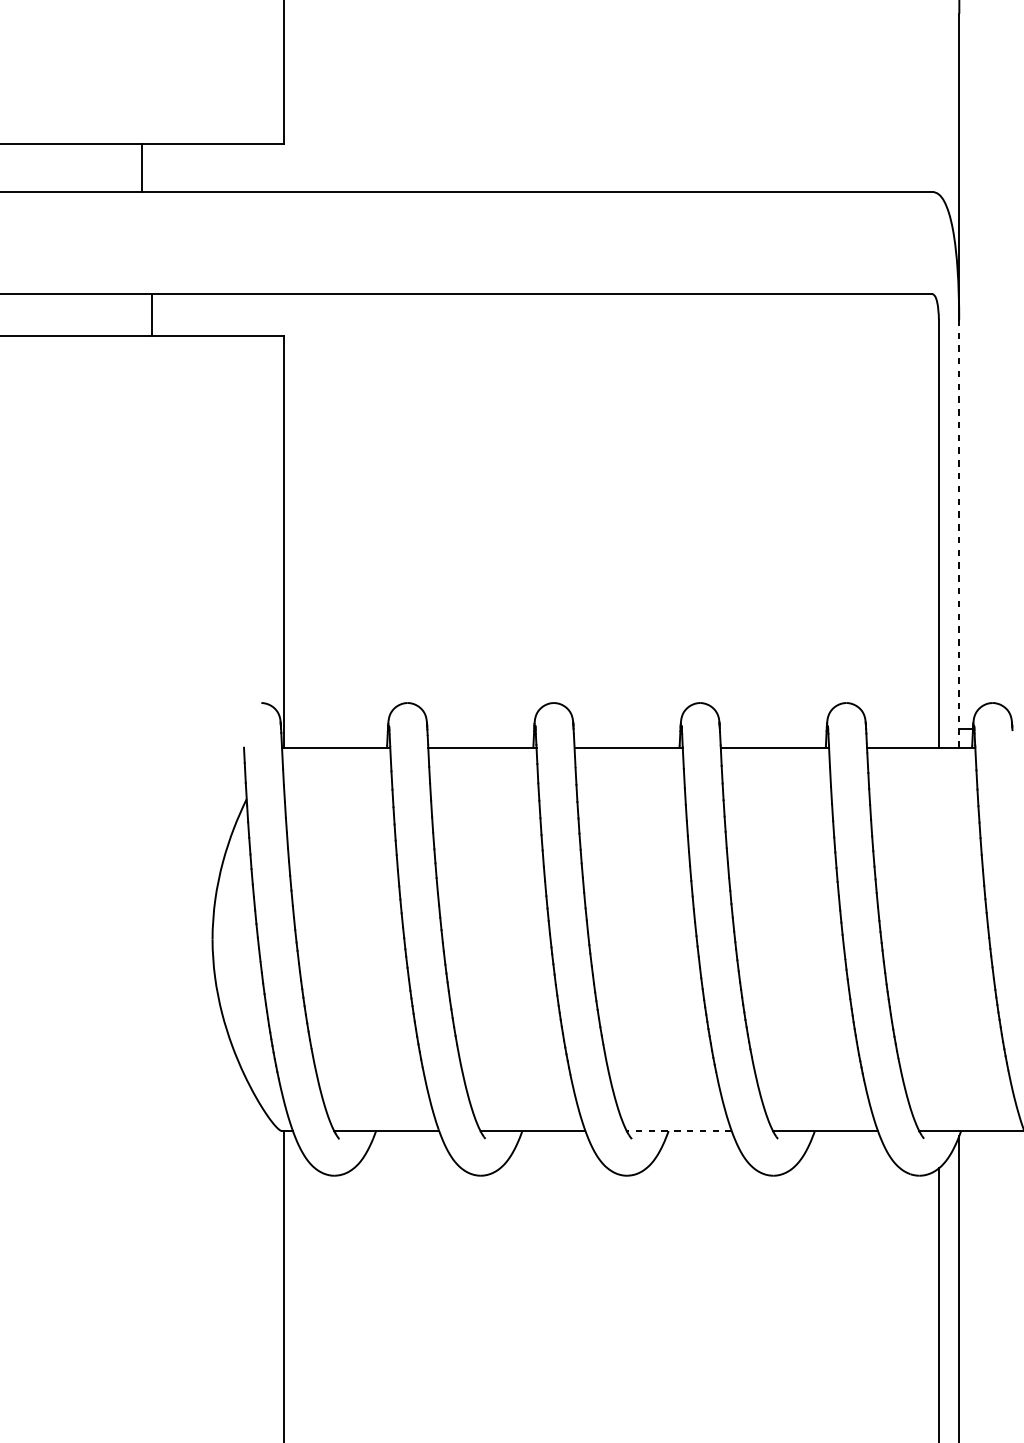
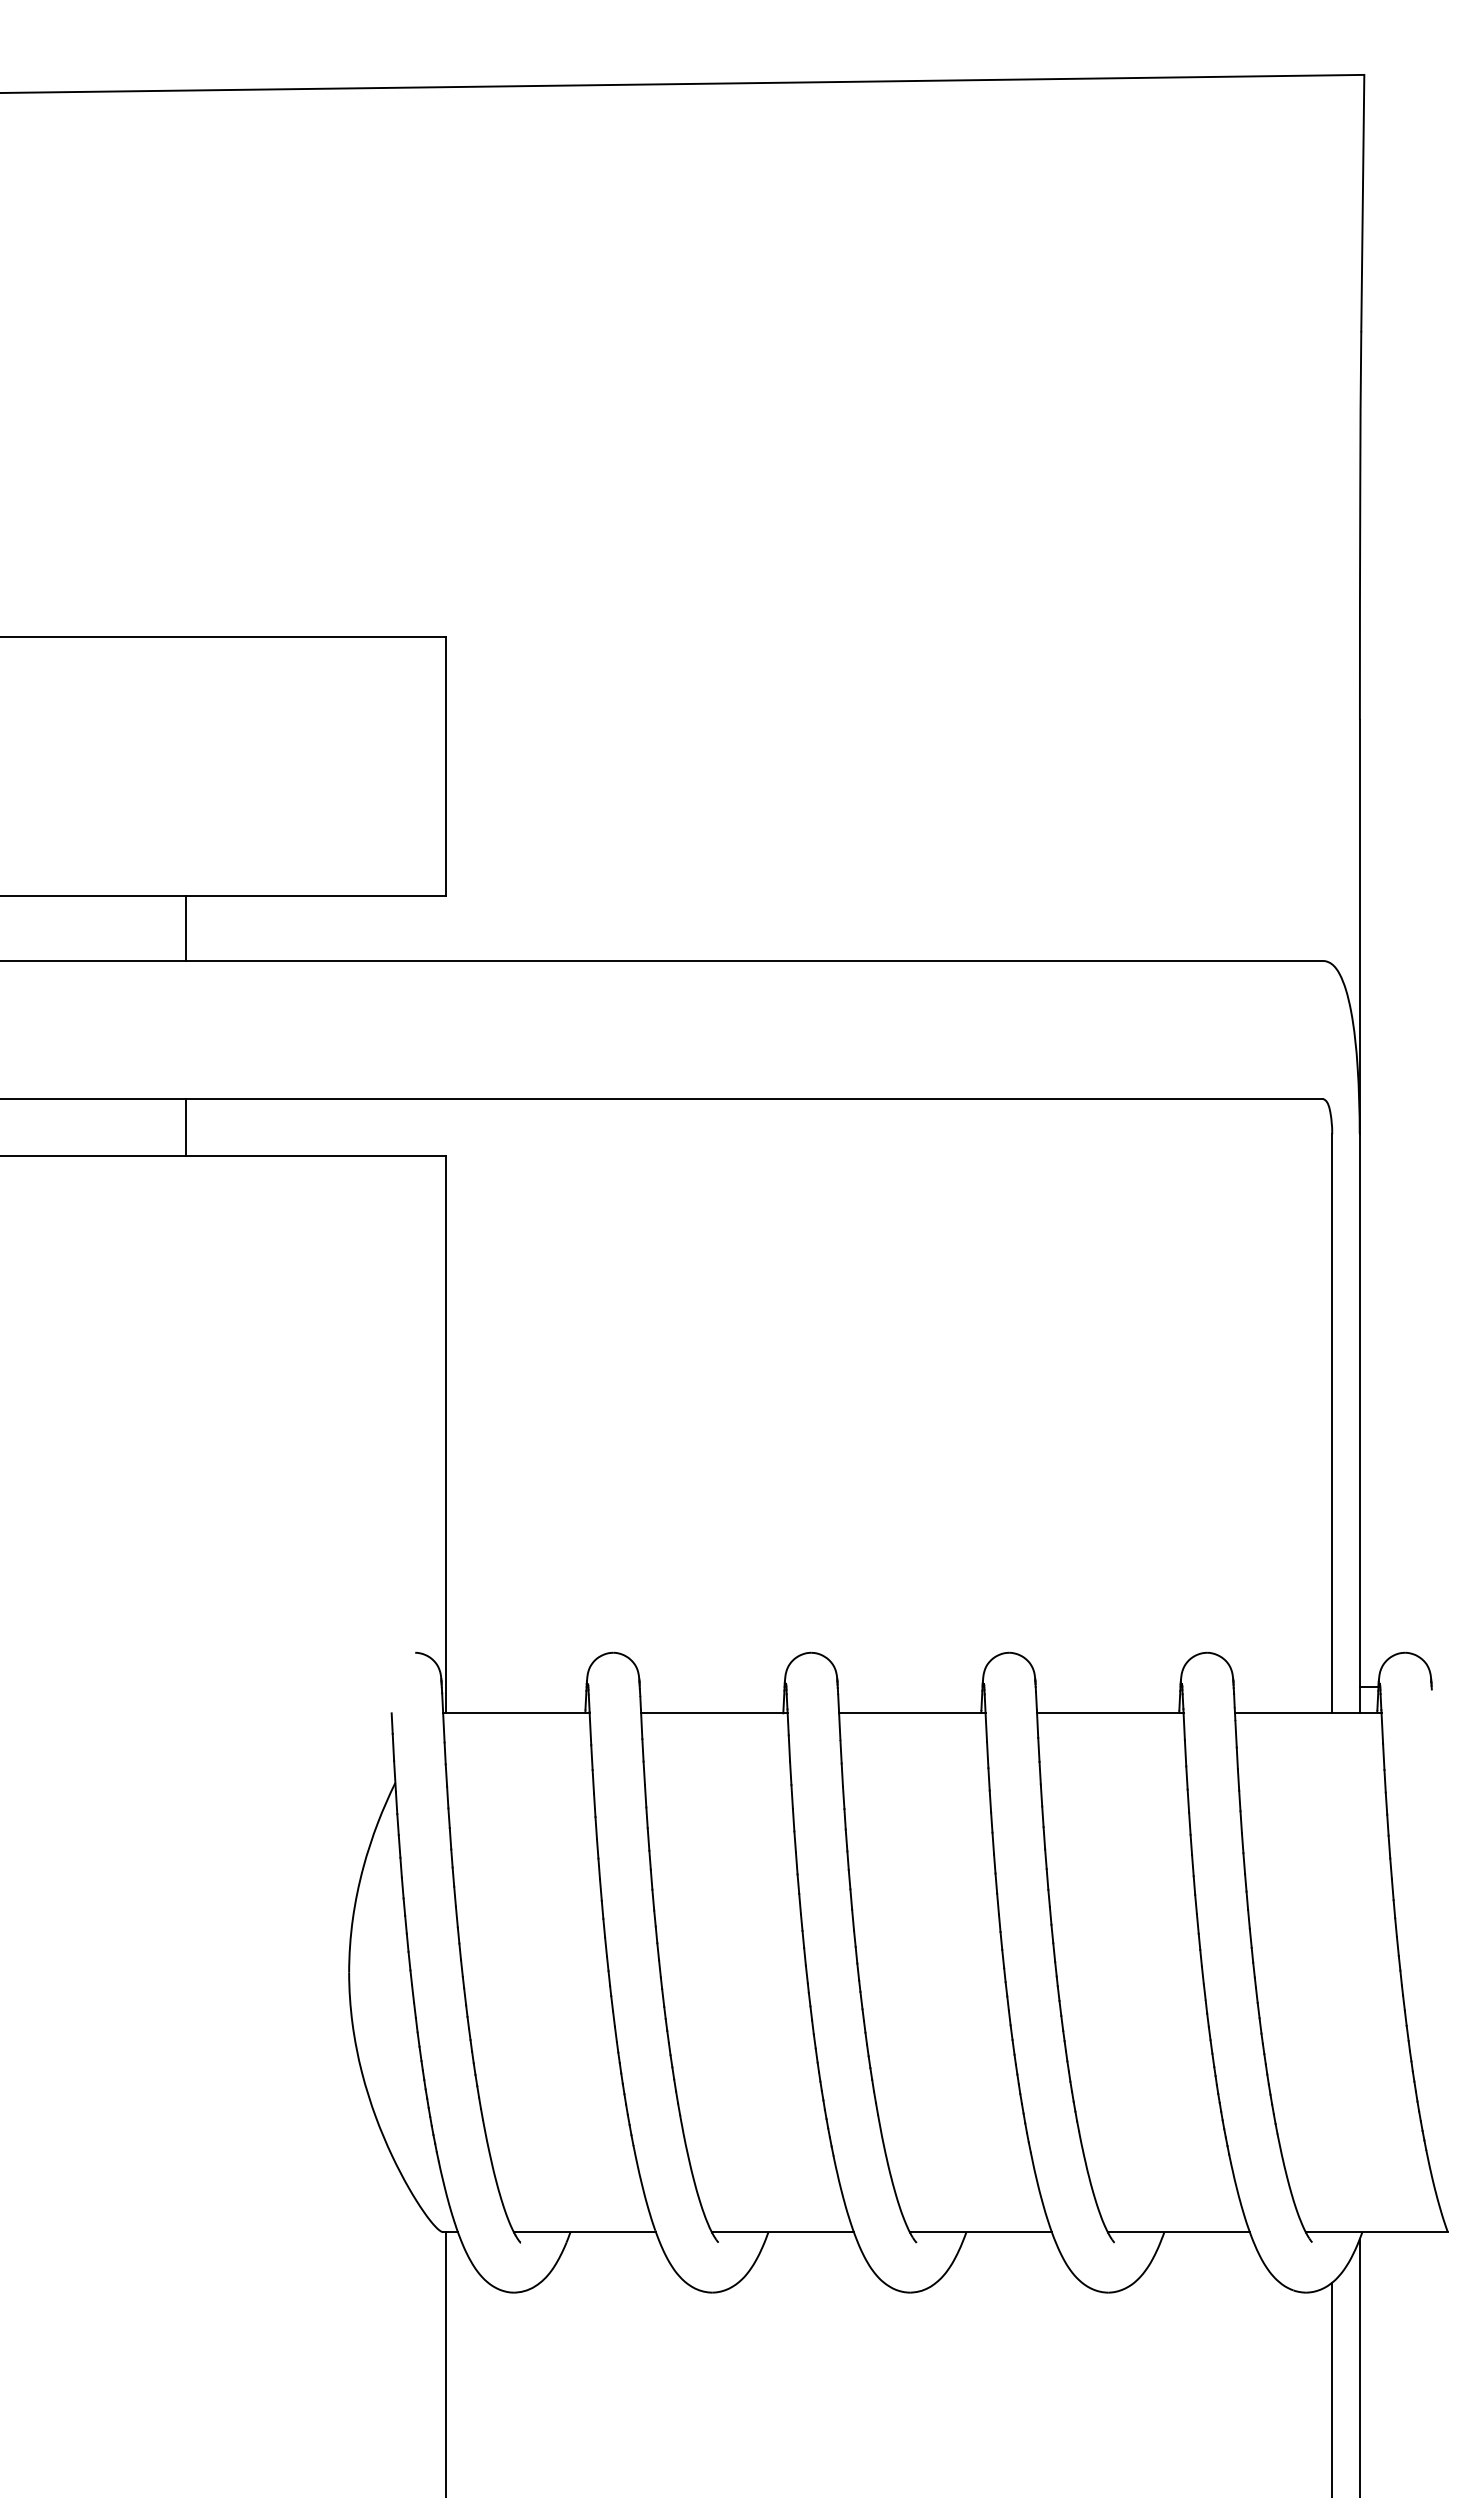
line: (141, 167) -> (186, 928), moved
line: (152, 314) -> (186, 1127), moved
line: (959, 533) -> (1359, 1423), dashed -> solid
line: (679, 1131) -> (980, 2232), dashed -> solid

